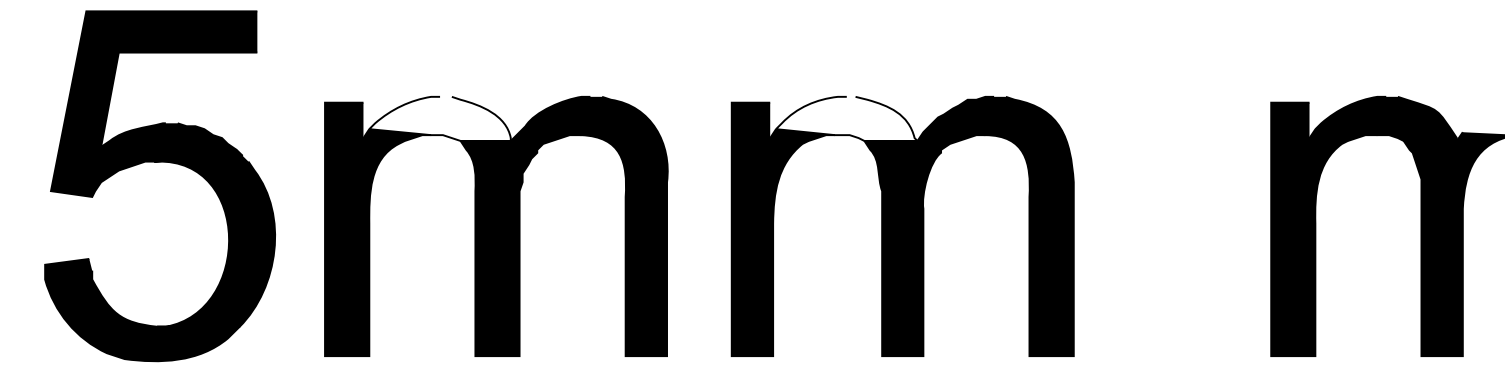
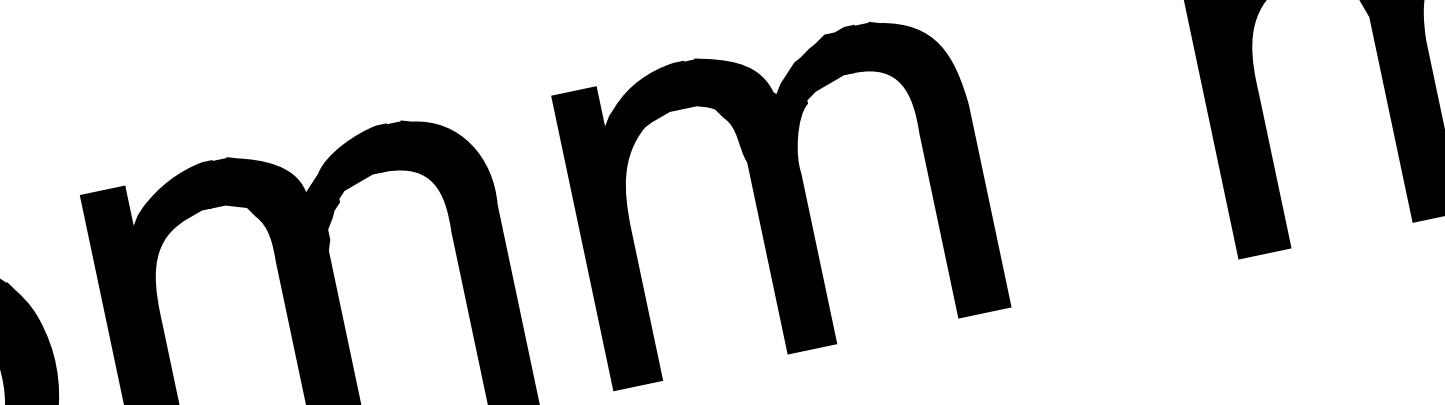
fill: (439, 118) -> (217, 186), added
fill: (846, 118) -> (689, 86), added

